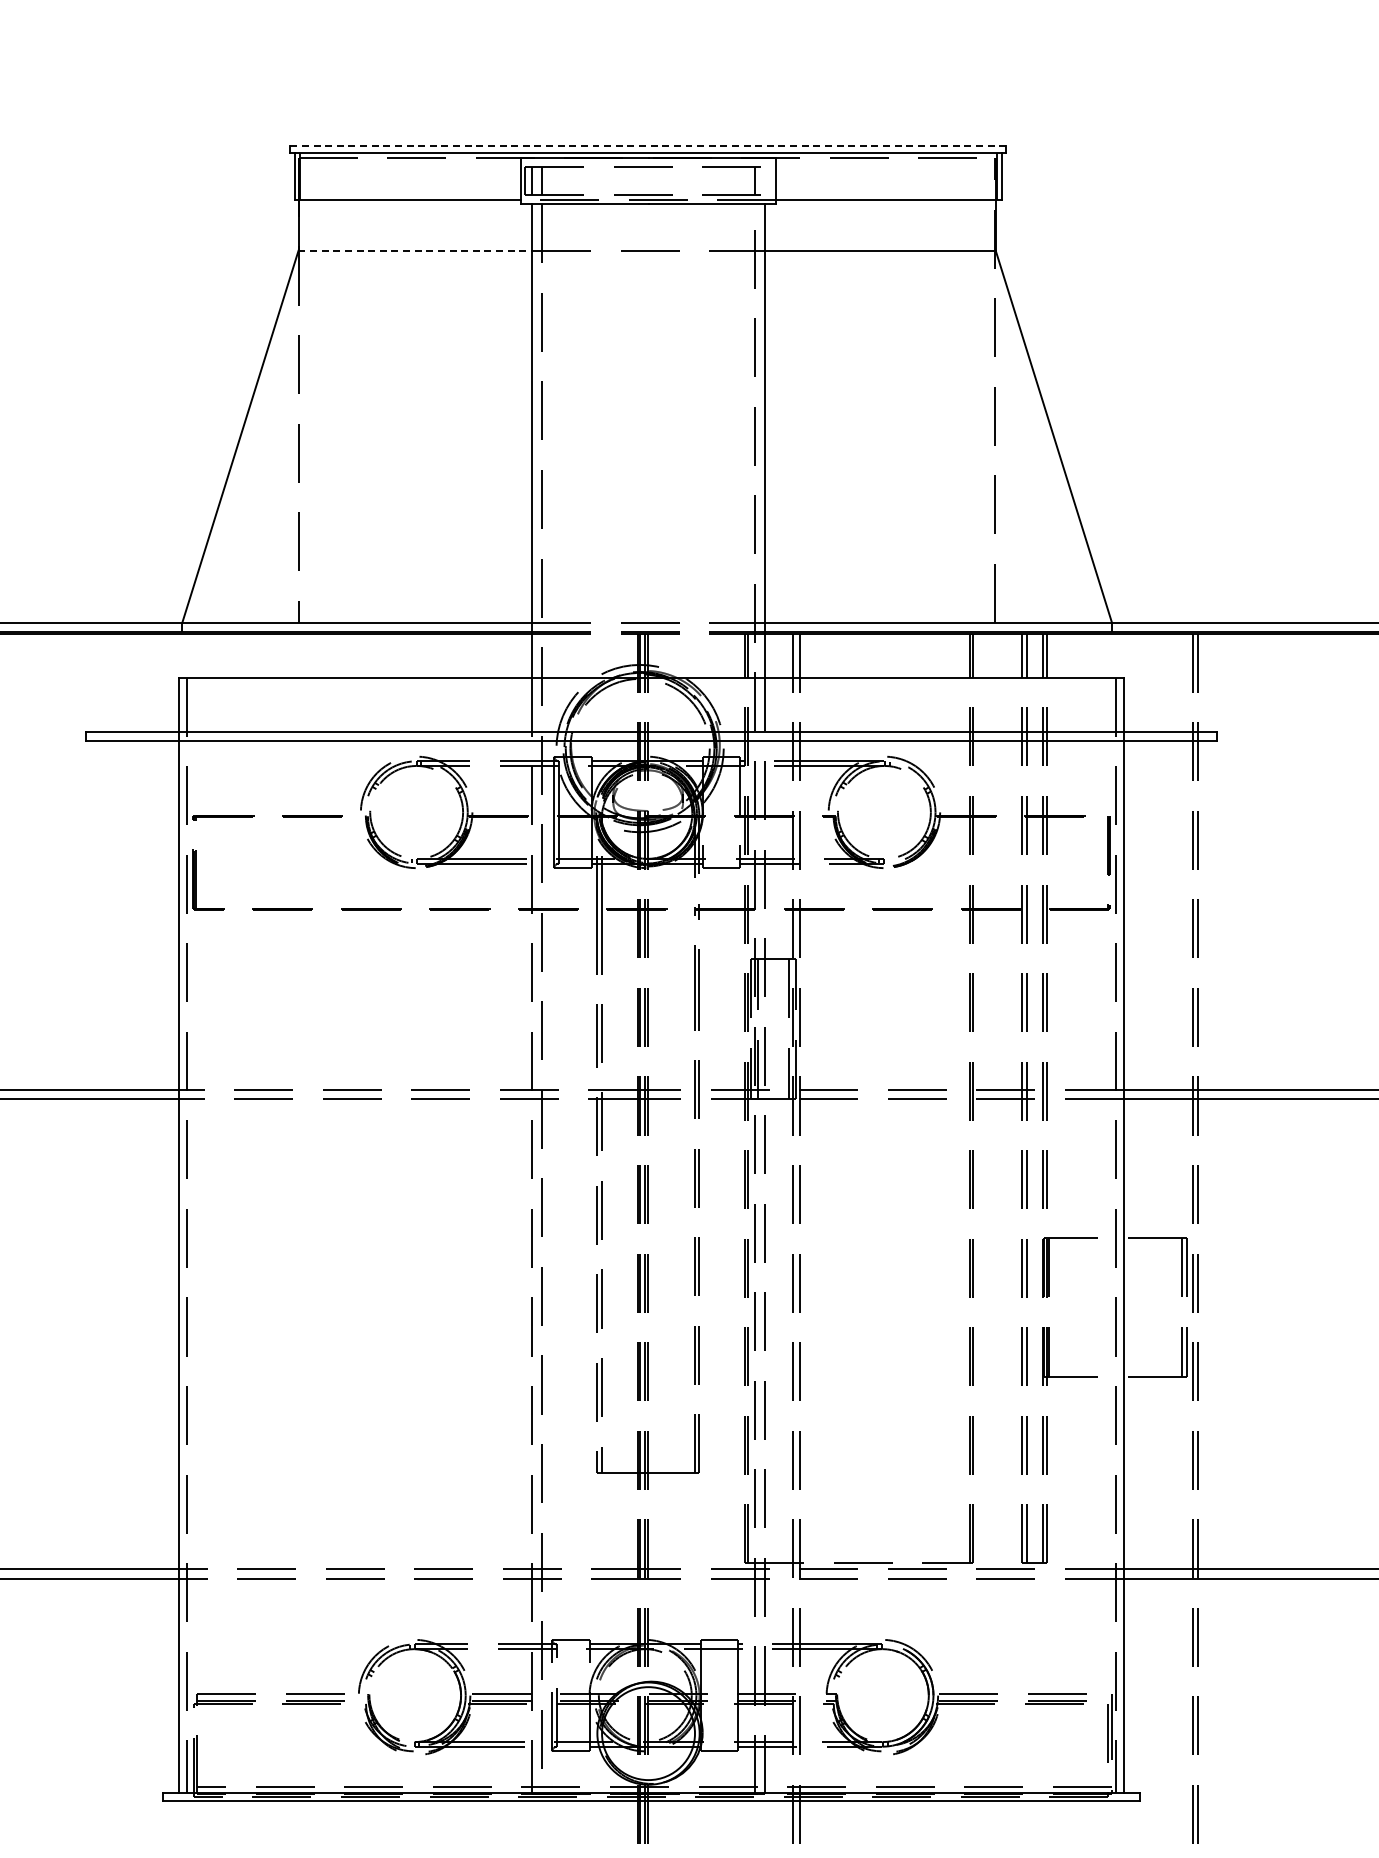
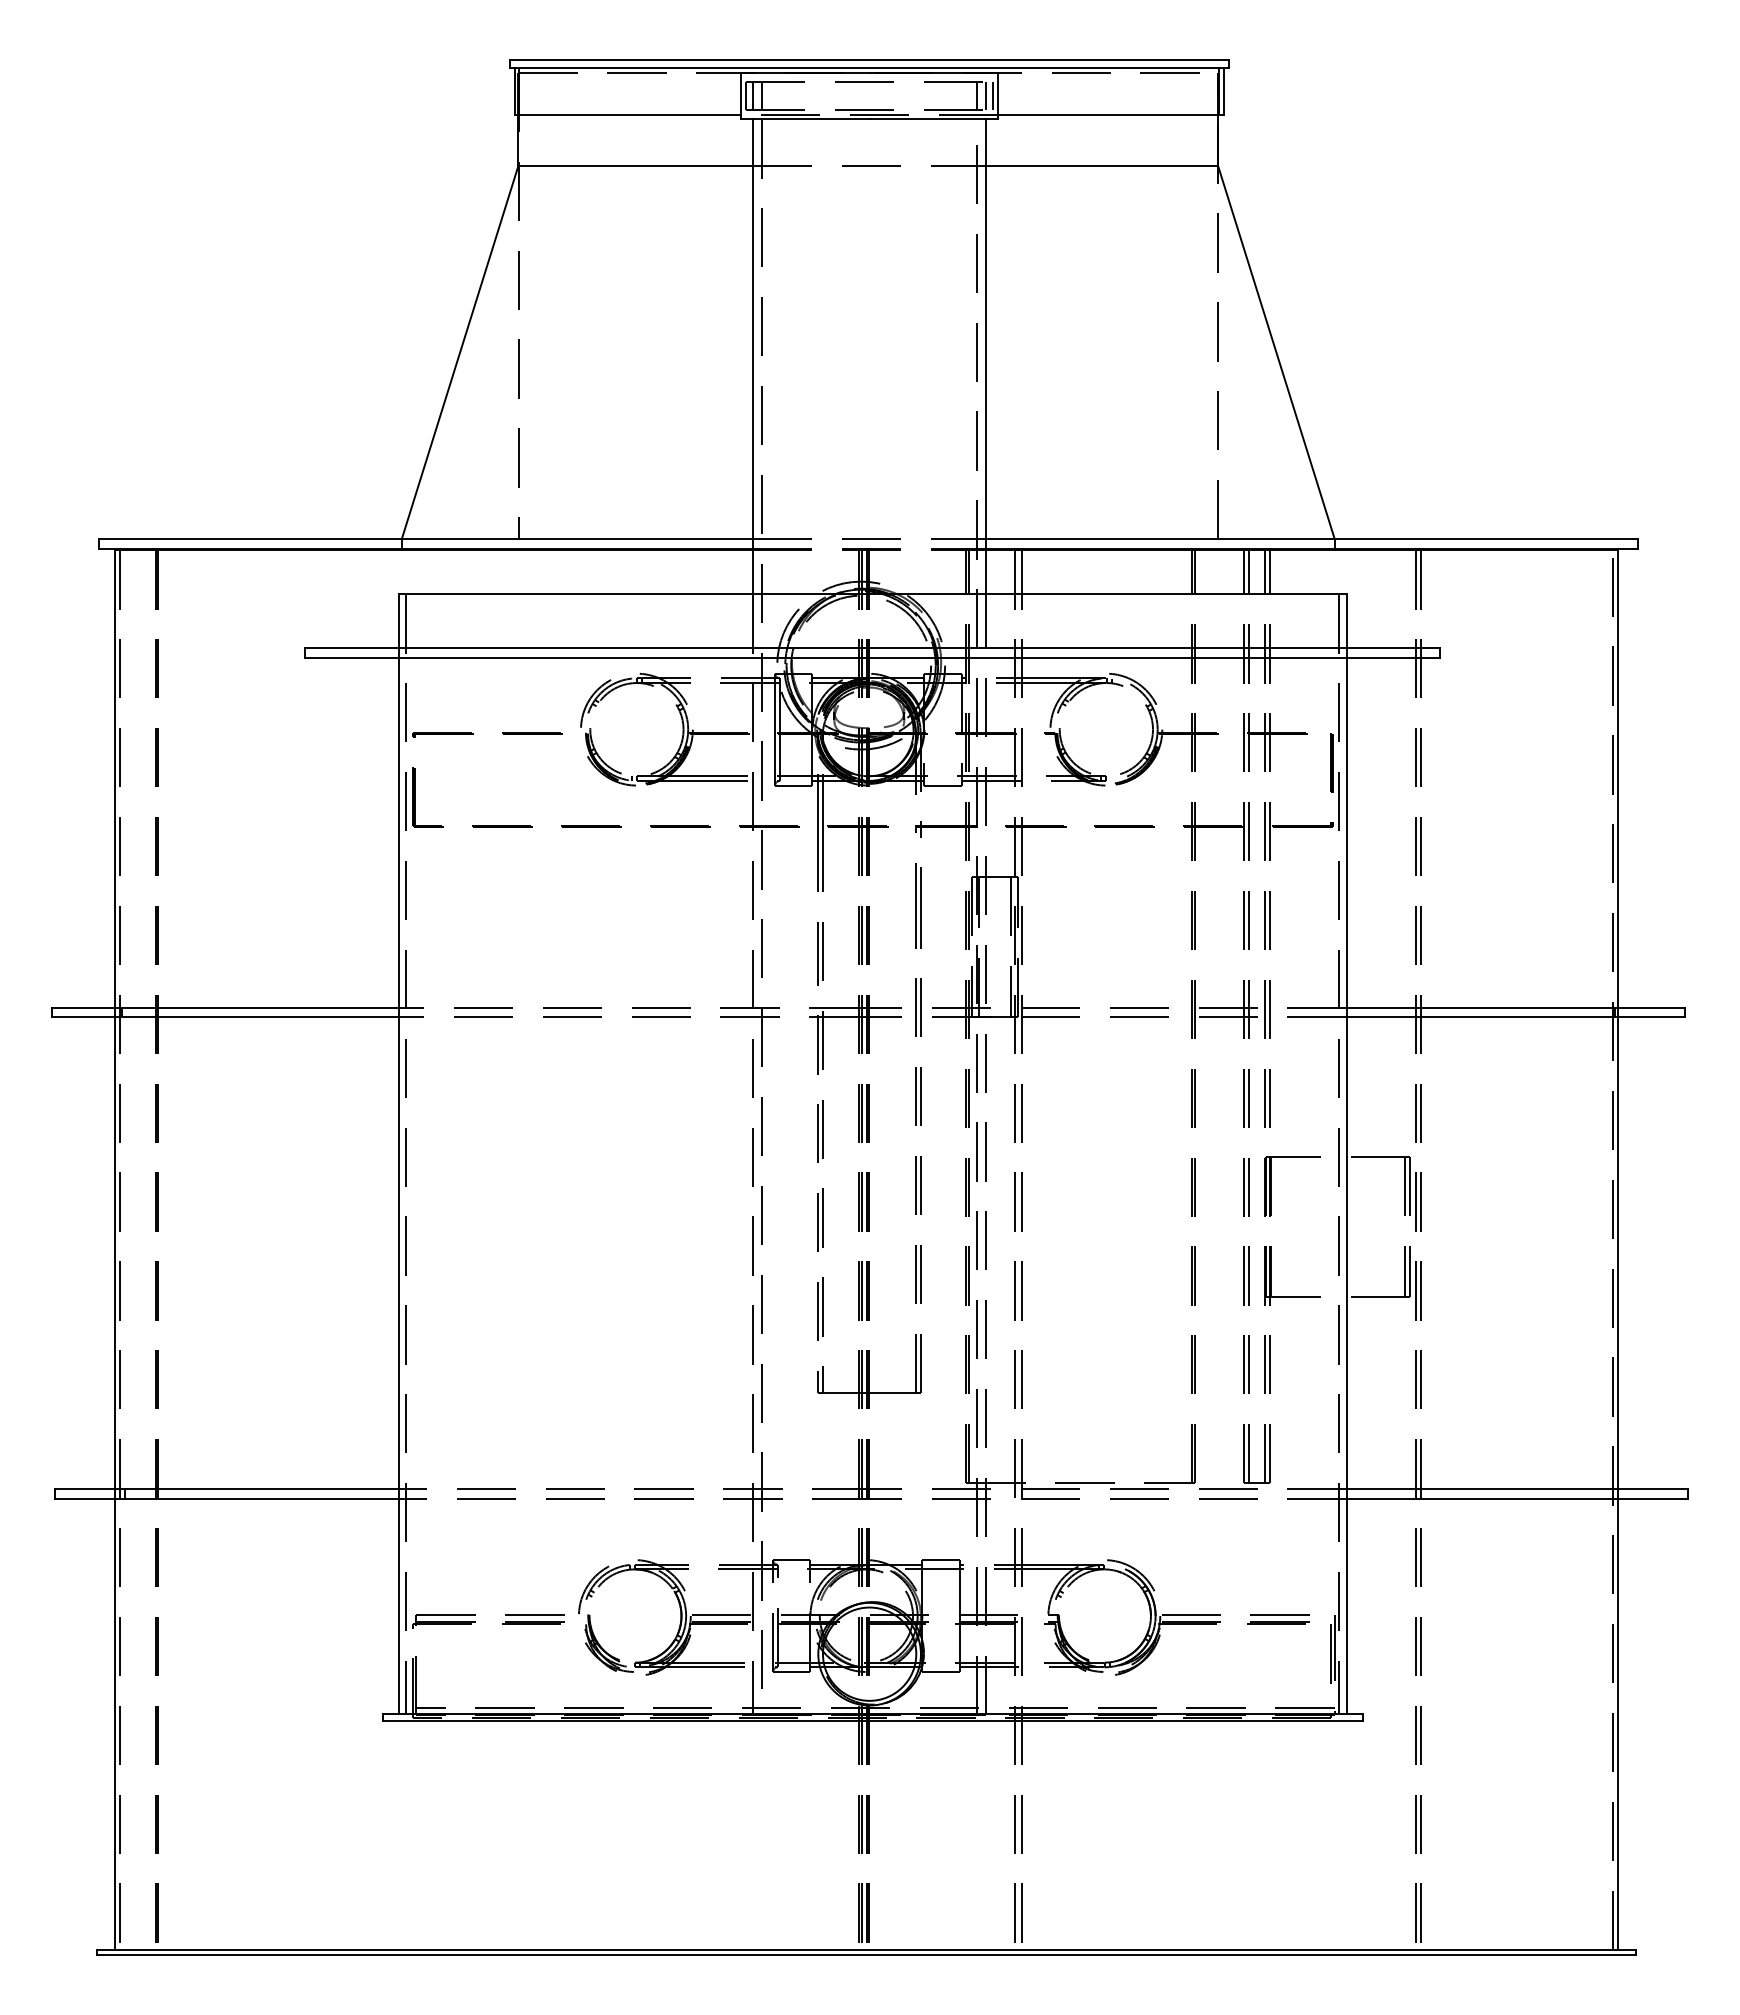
line: (648, 145) -> (869, 60), dashed -> solid
line: (764, 181) -> (986, 96), added
line: (771, 181) -> (993, 96), added
line: (416, 251) -> (636, 166), dashed -> solid

